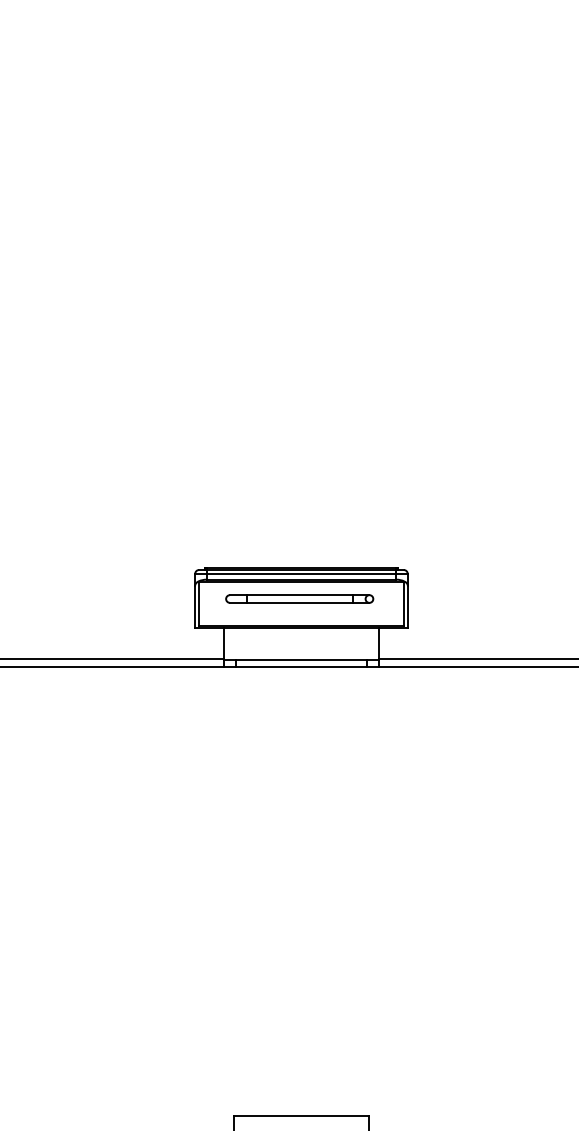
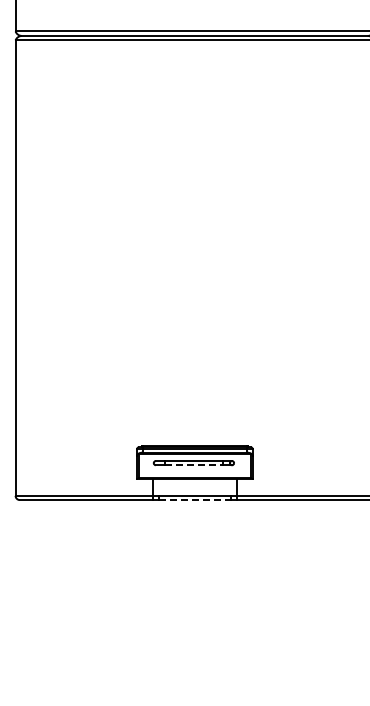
line: (298, 603) -> (193, 465), solid -> dashed
line: (300, 667) -> (194, 500), solid -> dashed

